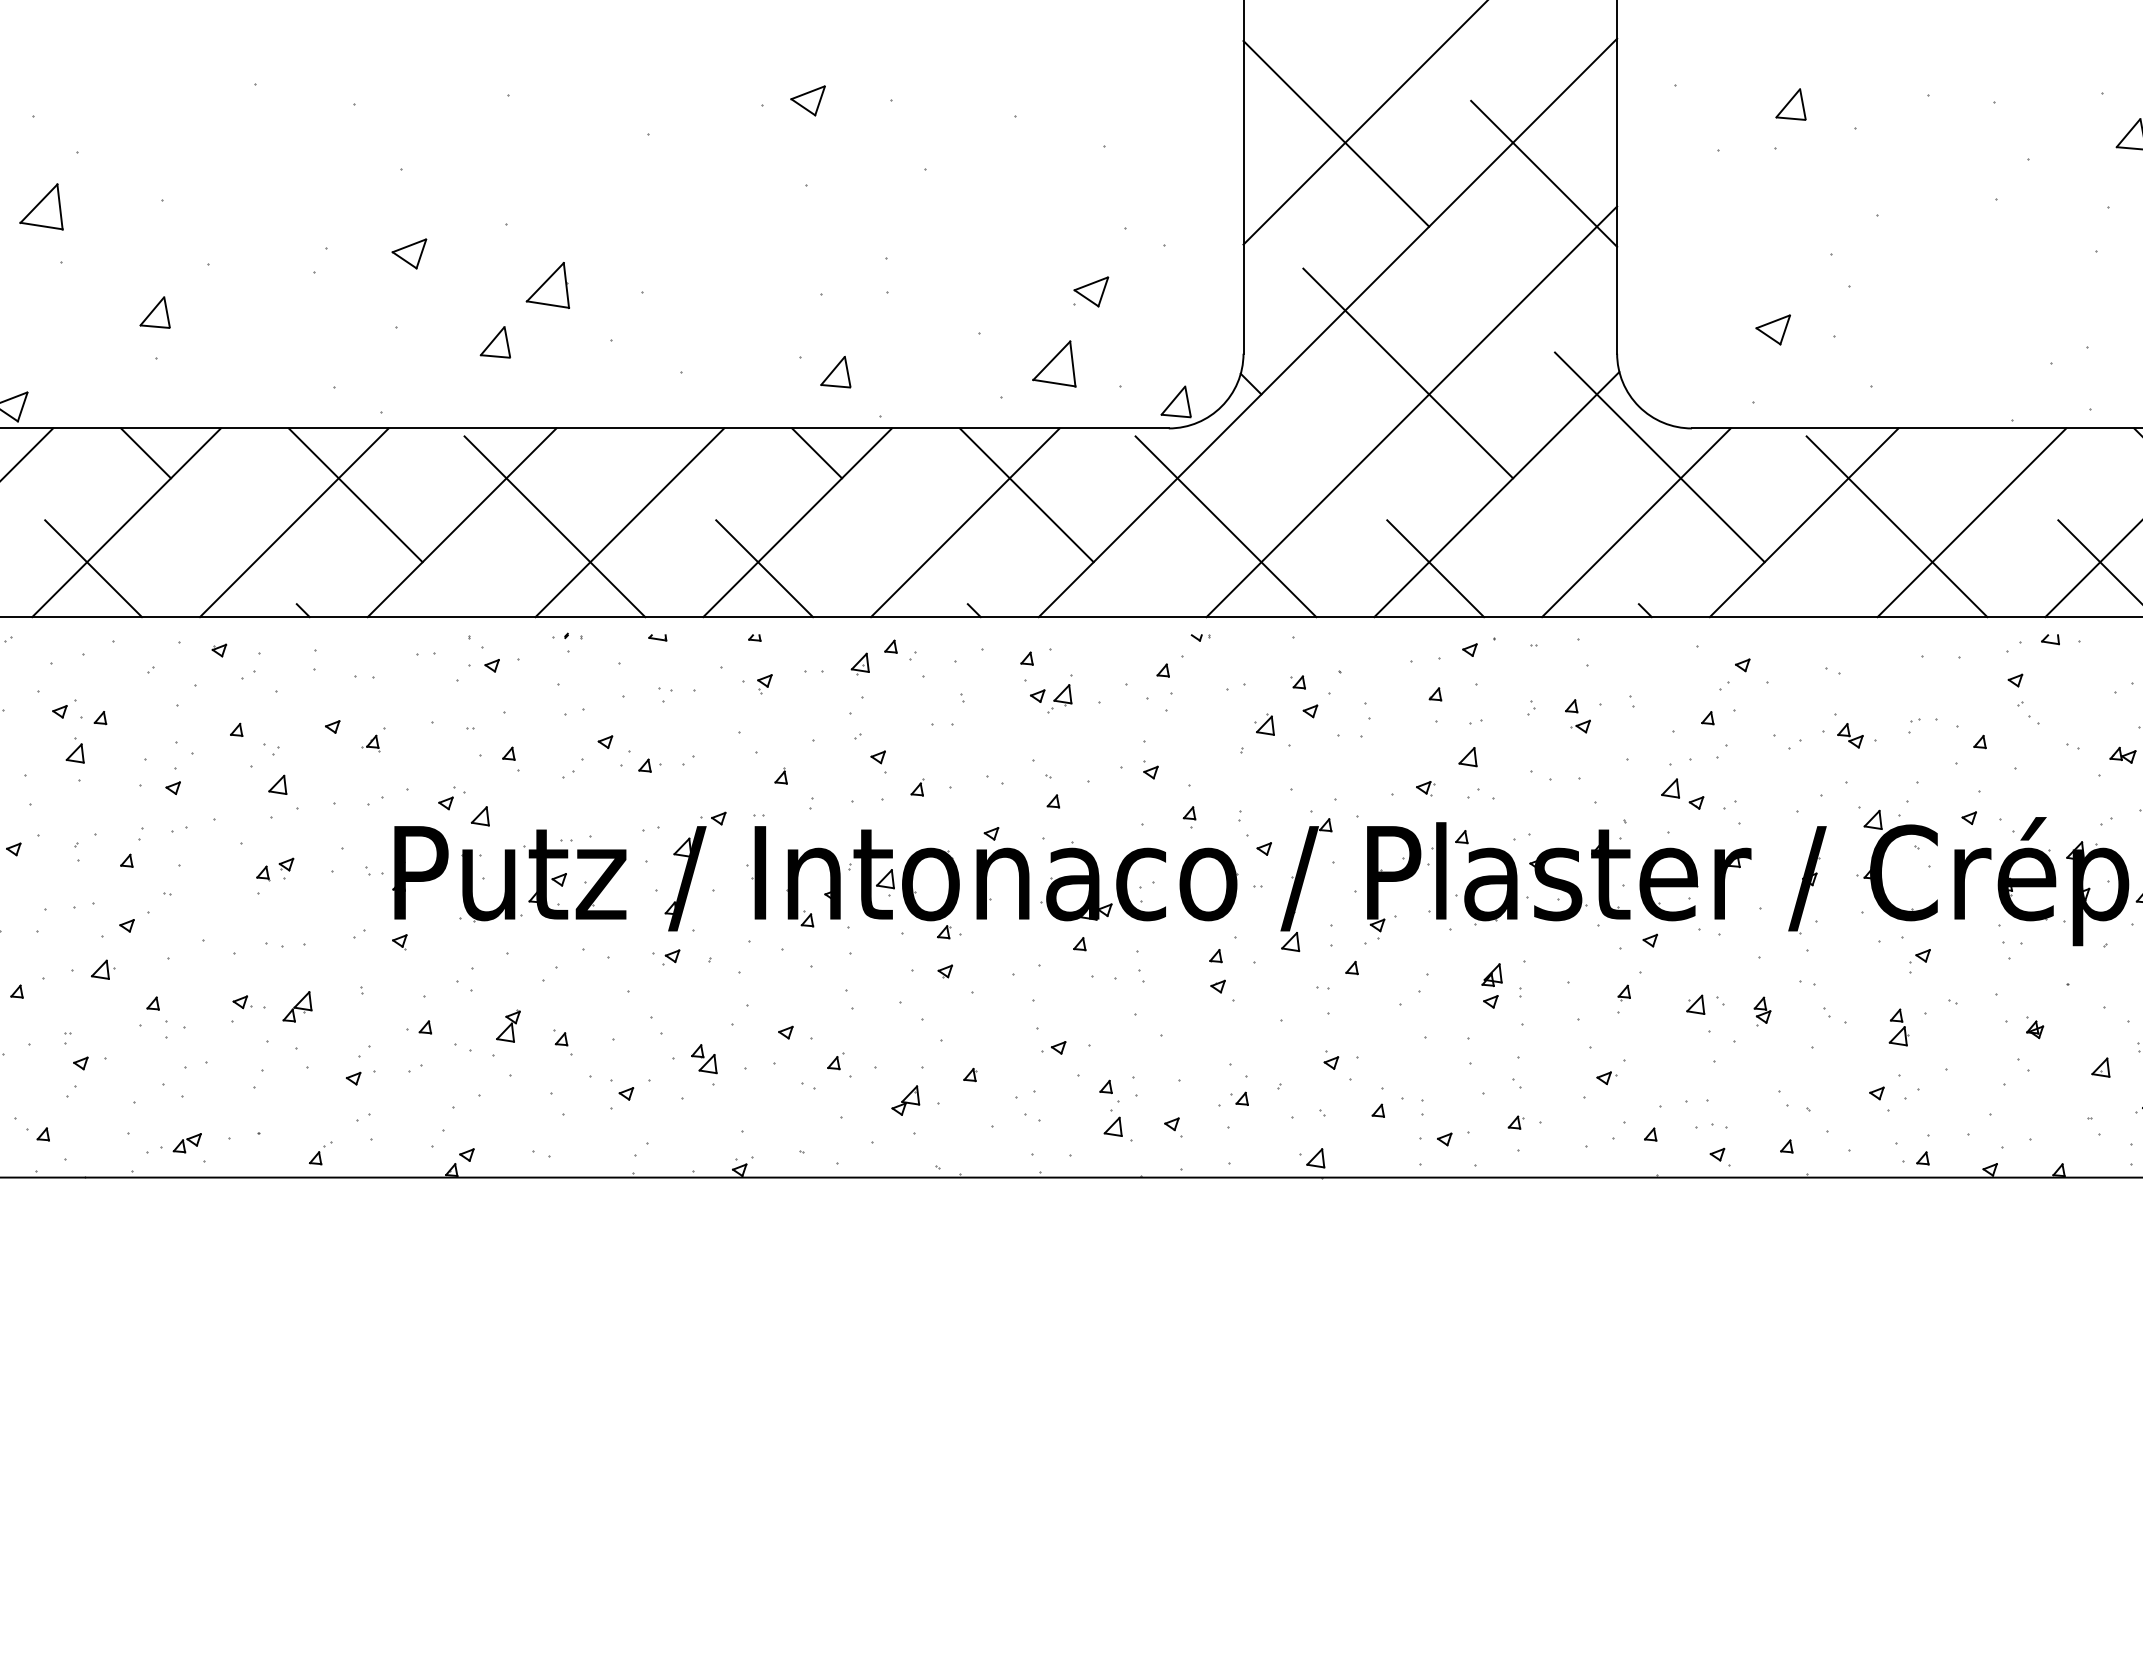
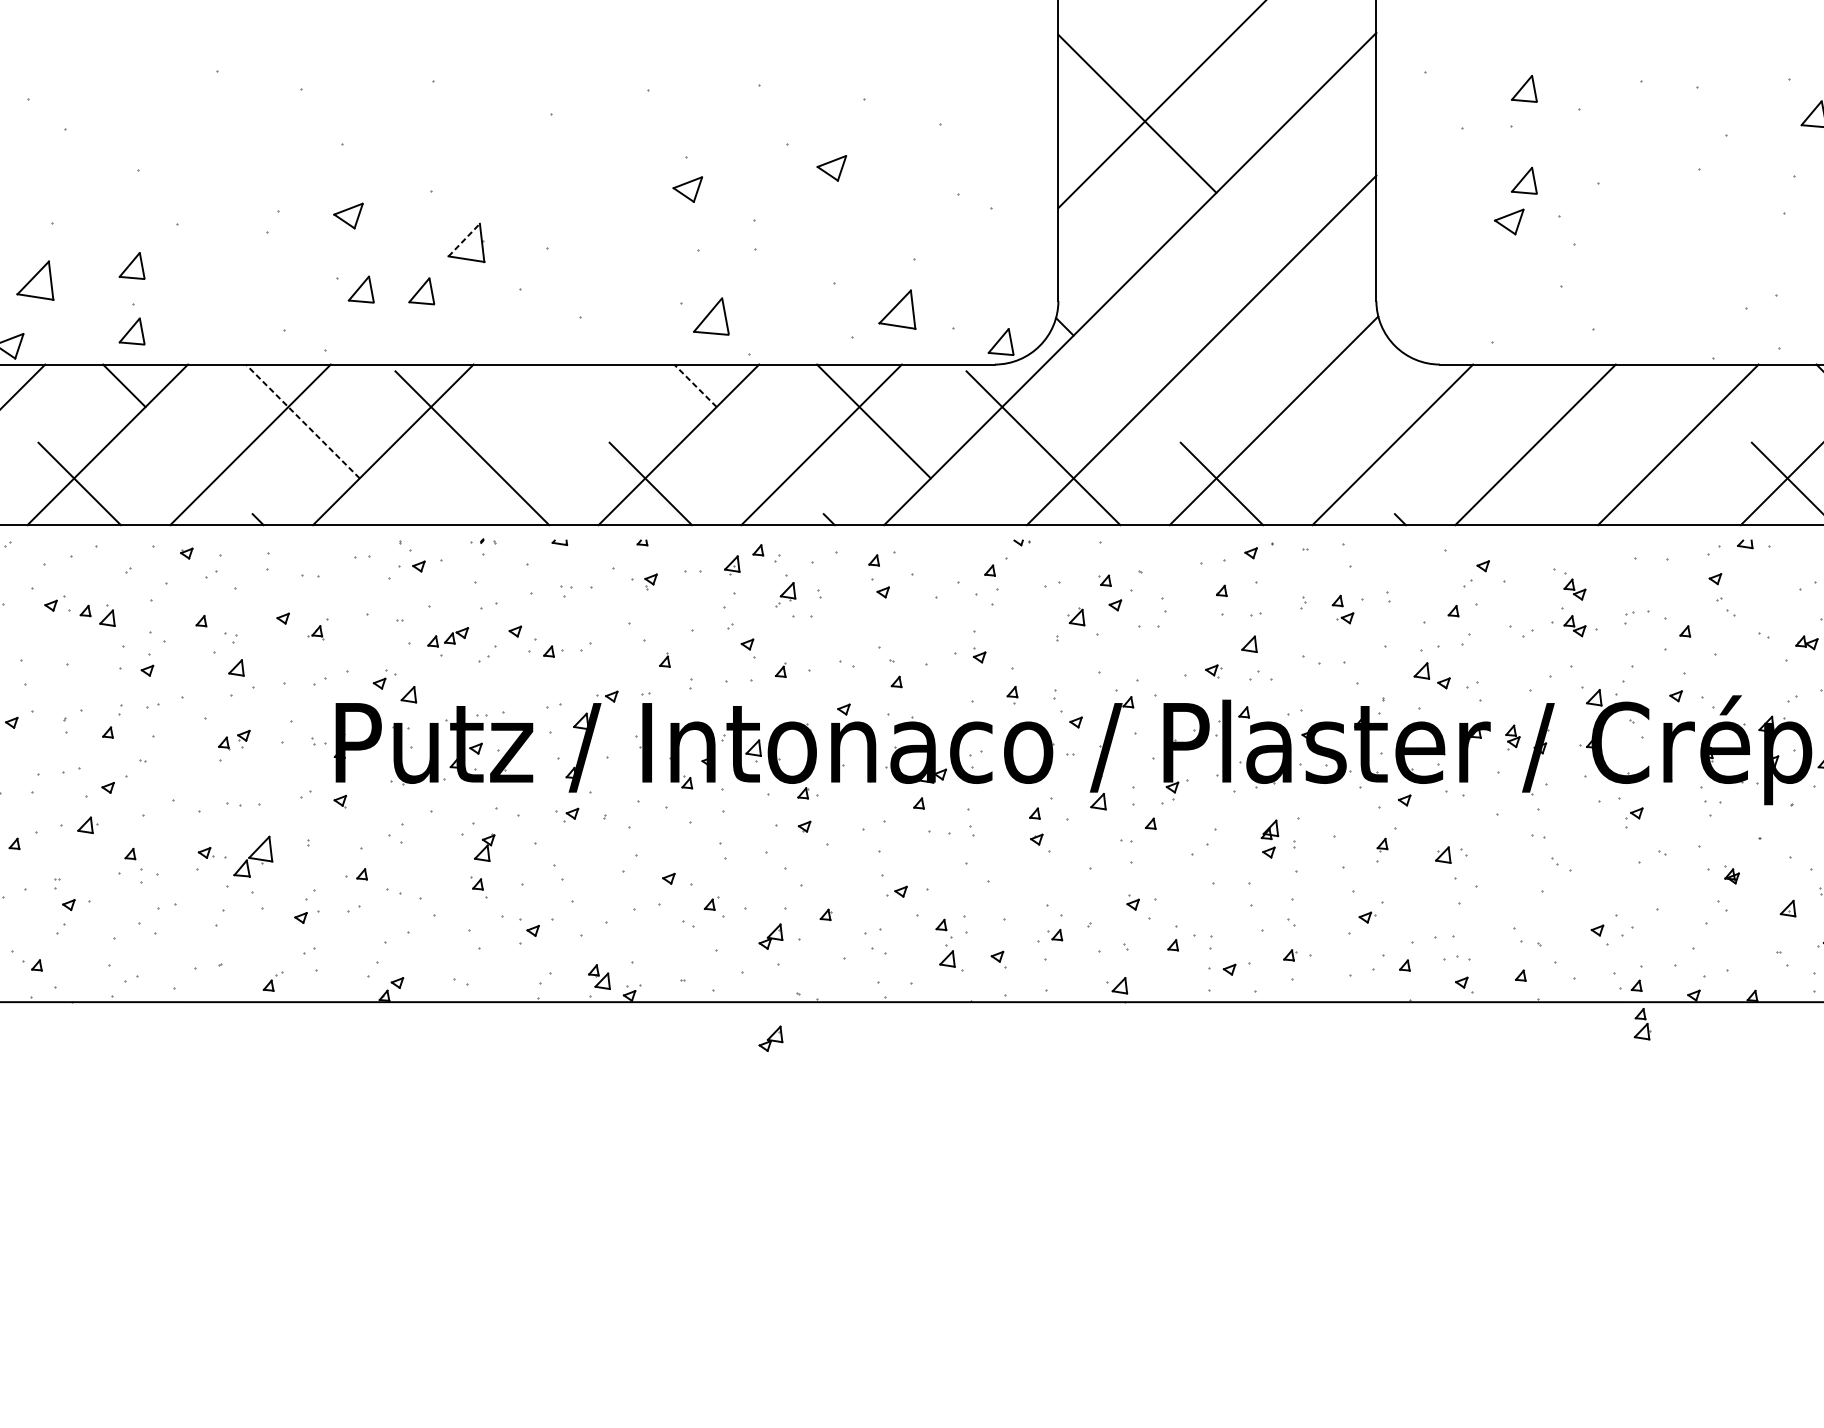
part: (807, 100) -> (687, 189), moved
line: (1544, 173) -> (1314, 147), removed
part: (41, 206) -> (35, 280), moved
part: (1790, 212) -> (1523, 180), added
line: (545, 282) -> (464, 240), solid -> dashed
part: (1091, 291) -> (831, 168), moved
part: (1772, 329) -> (1508, 221), moved
part: (423, 340) -> (360, 289), added
part: (835, 372) -> (711, 316), size x1.4
line: (1408, 373) -> (1198, 317), removed
part: (154, 389) -> (131, 331), added
line: (816, 453) -> (694, 385), solid -> dashed
line: (1659, 457) -> (1412, 389), removed
line: (355, 495) -> (302, 421), solid -> dashed
line: (629, 522) -> (535, 444), removed
line: (1896, 526) -> (1614, 448), removed
part: (1850, 692) -> (1575, 589), added
part: (1059, 698) -> (785, 594), moved
part: (74, 750) -> (106, 615), moved
part: (297, 1006) -> (253, 856), size x1.6
part: (1762, 1011) -> (1512, 737), moved
part: (508, 1025) -> (484, 847), moved
part: (1898, 1027) -> (1642, 1024), moved
part: (704, 1059) -> (599, 977), moved
part: (186, 1143) -> (455, 636), moved
part: (905, 1220) -> (770, 1038), added

